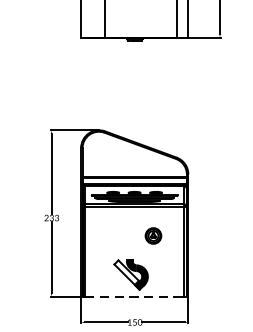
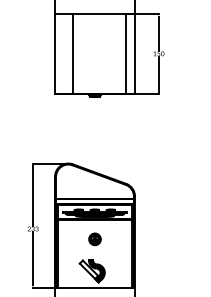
part: (152, 236) -> (94, 239), moved
line: (135, 296) -> (95, 287), dashed -> solid

